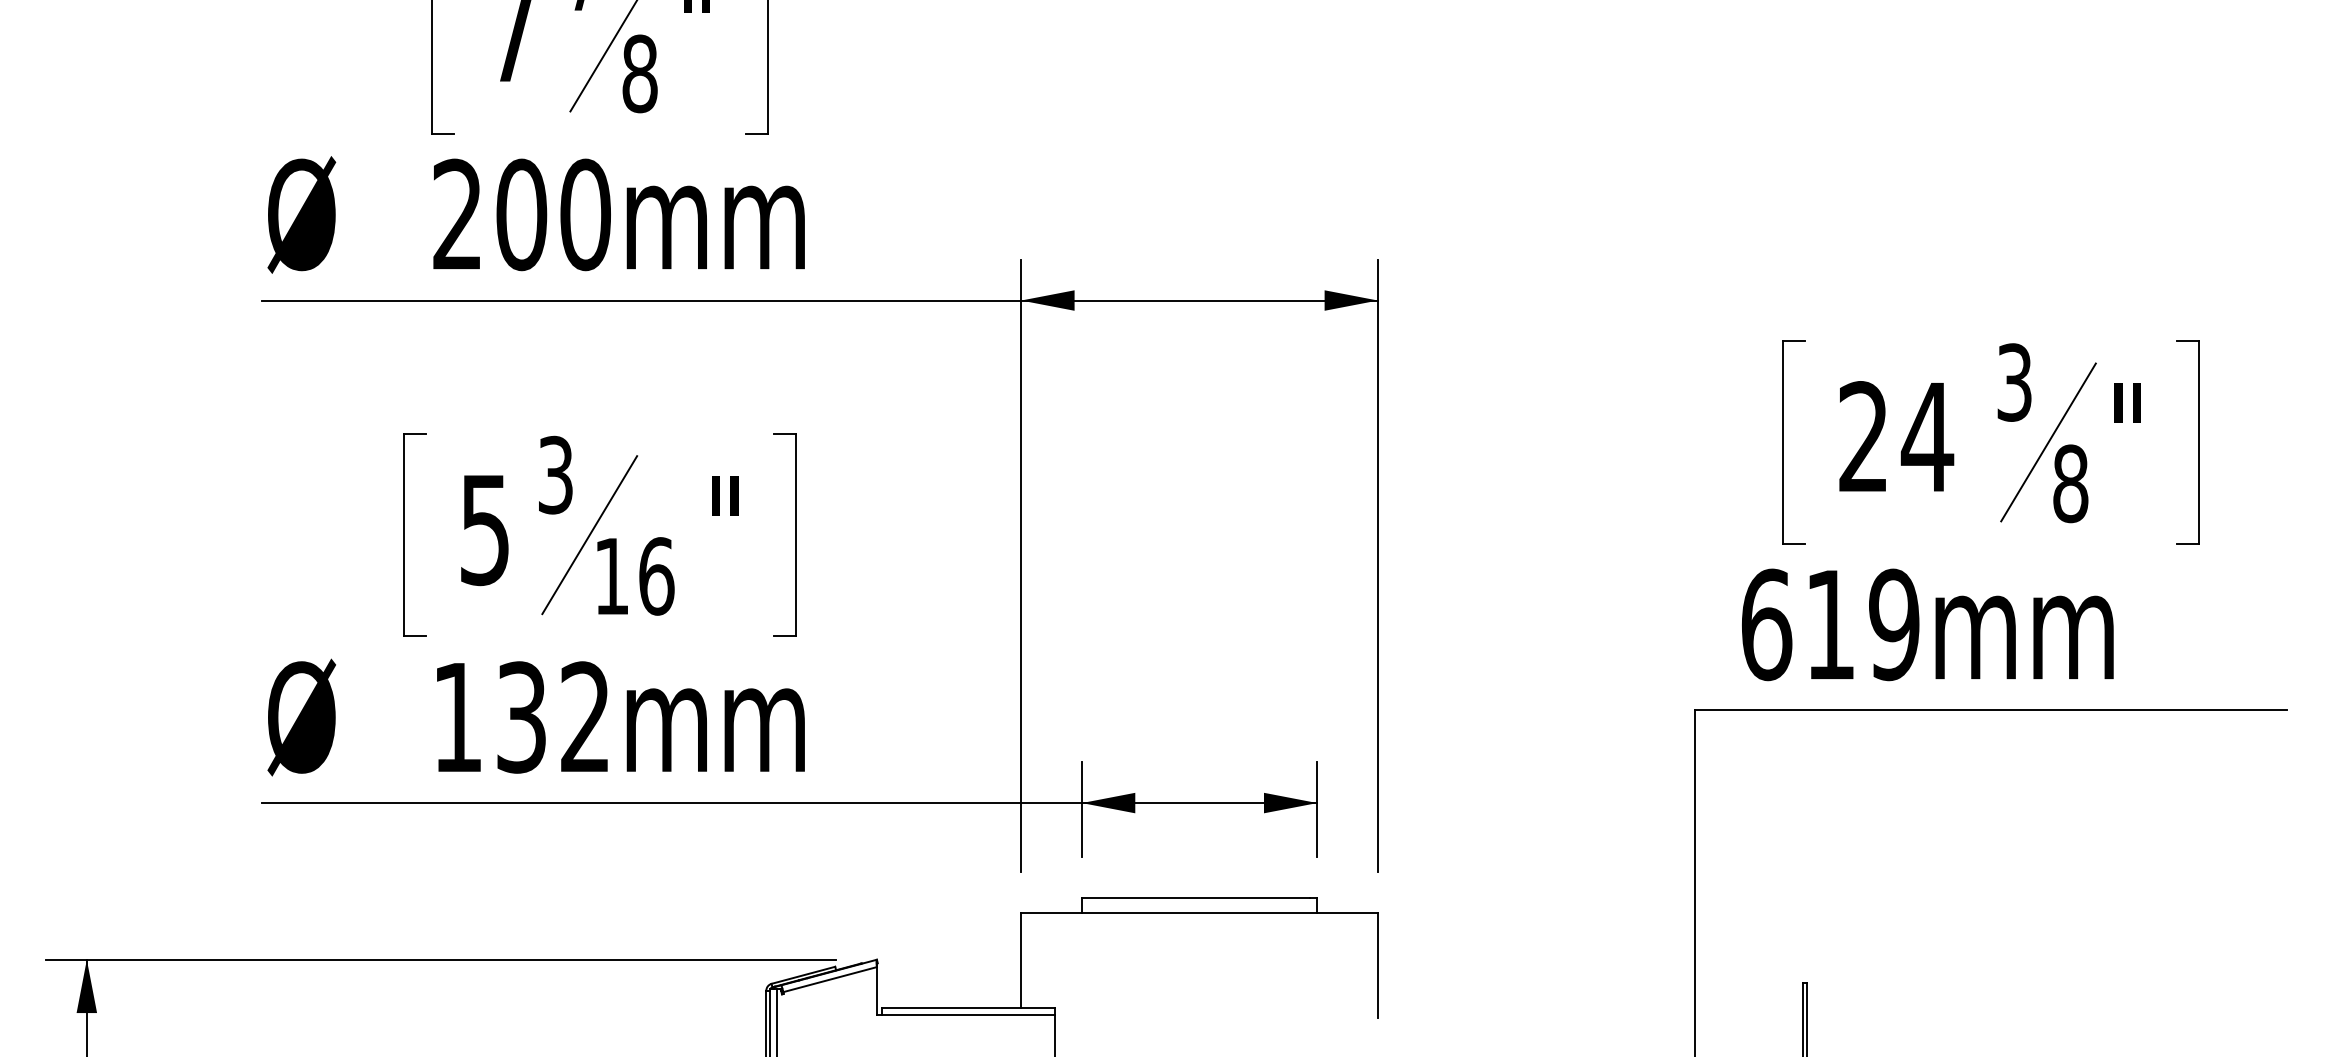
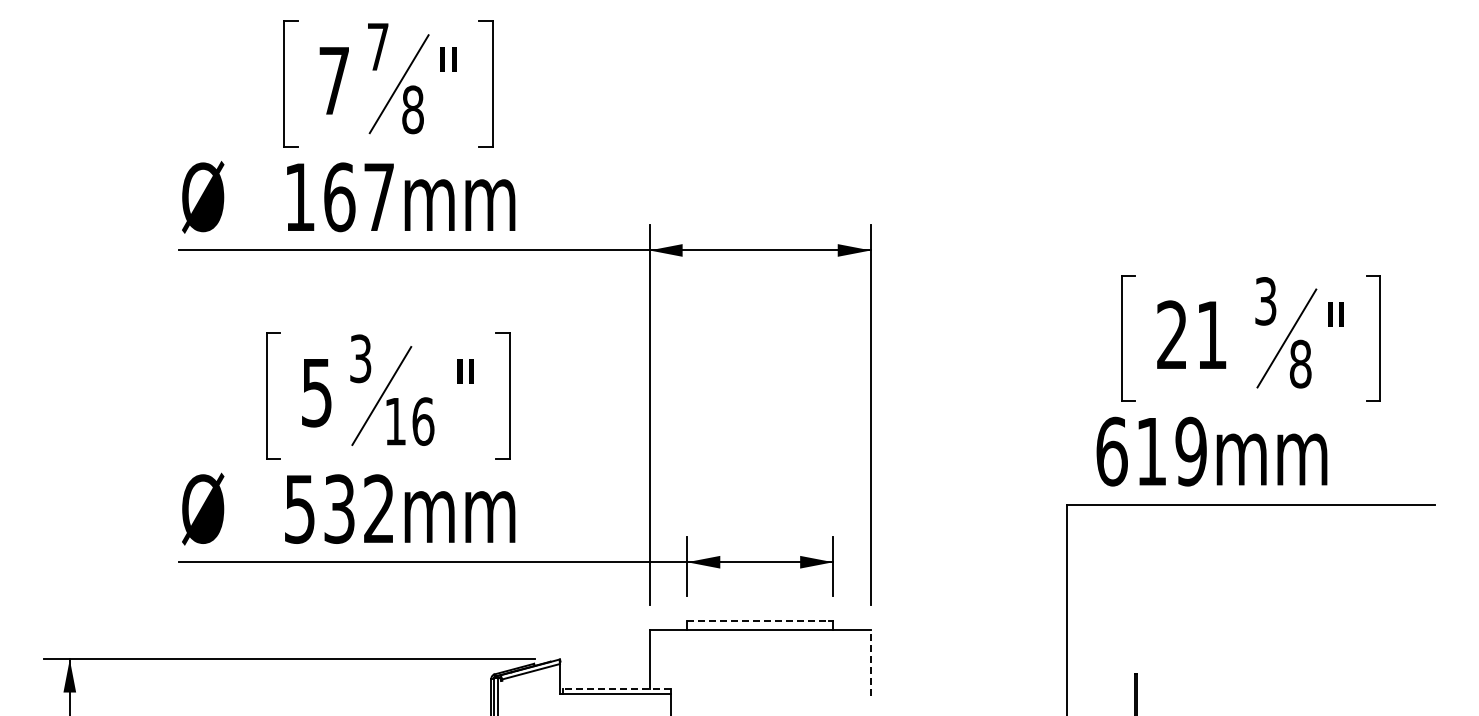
text: (521, 215) -> (339, 197), 200mm -> 167mm
text: (1927, 435) -> (1211, 334), 24 -> 21
text: (457, 718) -> (299, 509), 132mm -> 532mm
line: (1196, 898) -> (758, 621), solid -> dashed
line: (1377, 966) -> (870, 663), solid -> dashed
line: (968, 1008) -> (616, 689), solid -> dashed

